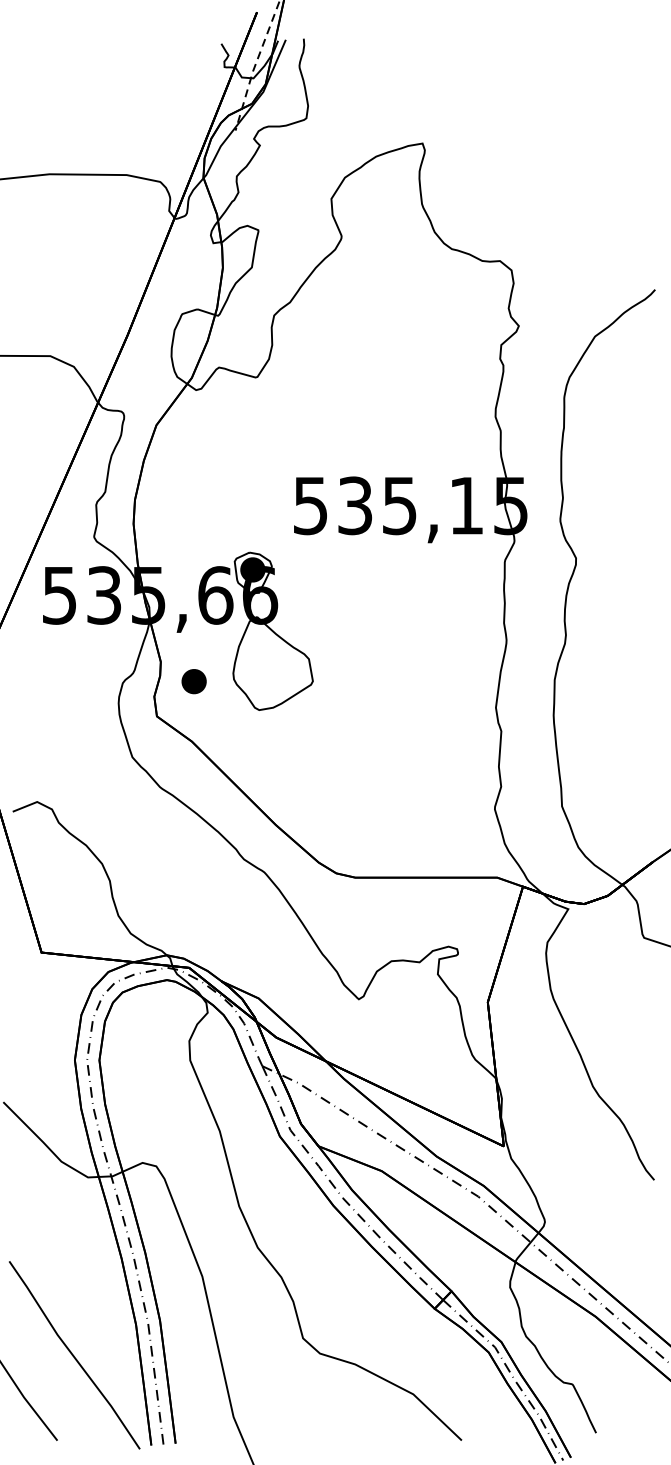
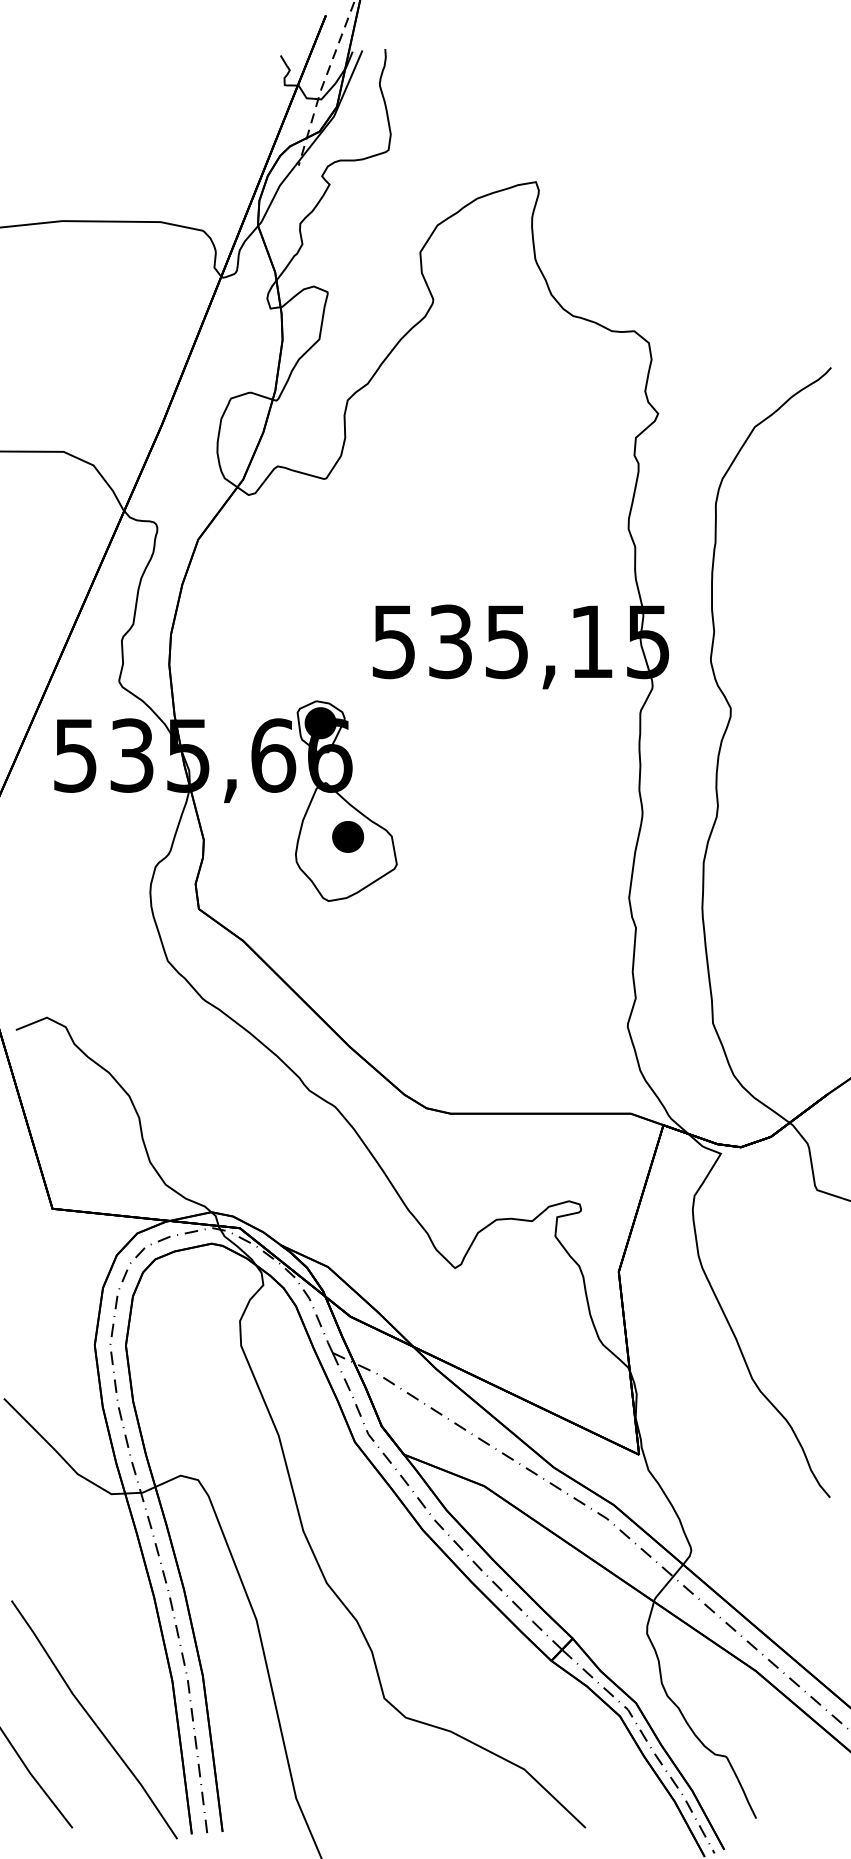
part: (194, 681) -> (348, 836), moved

